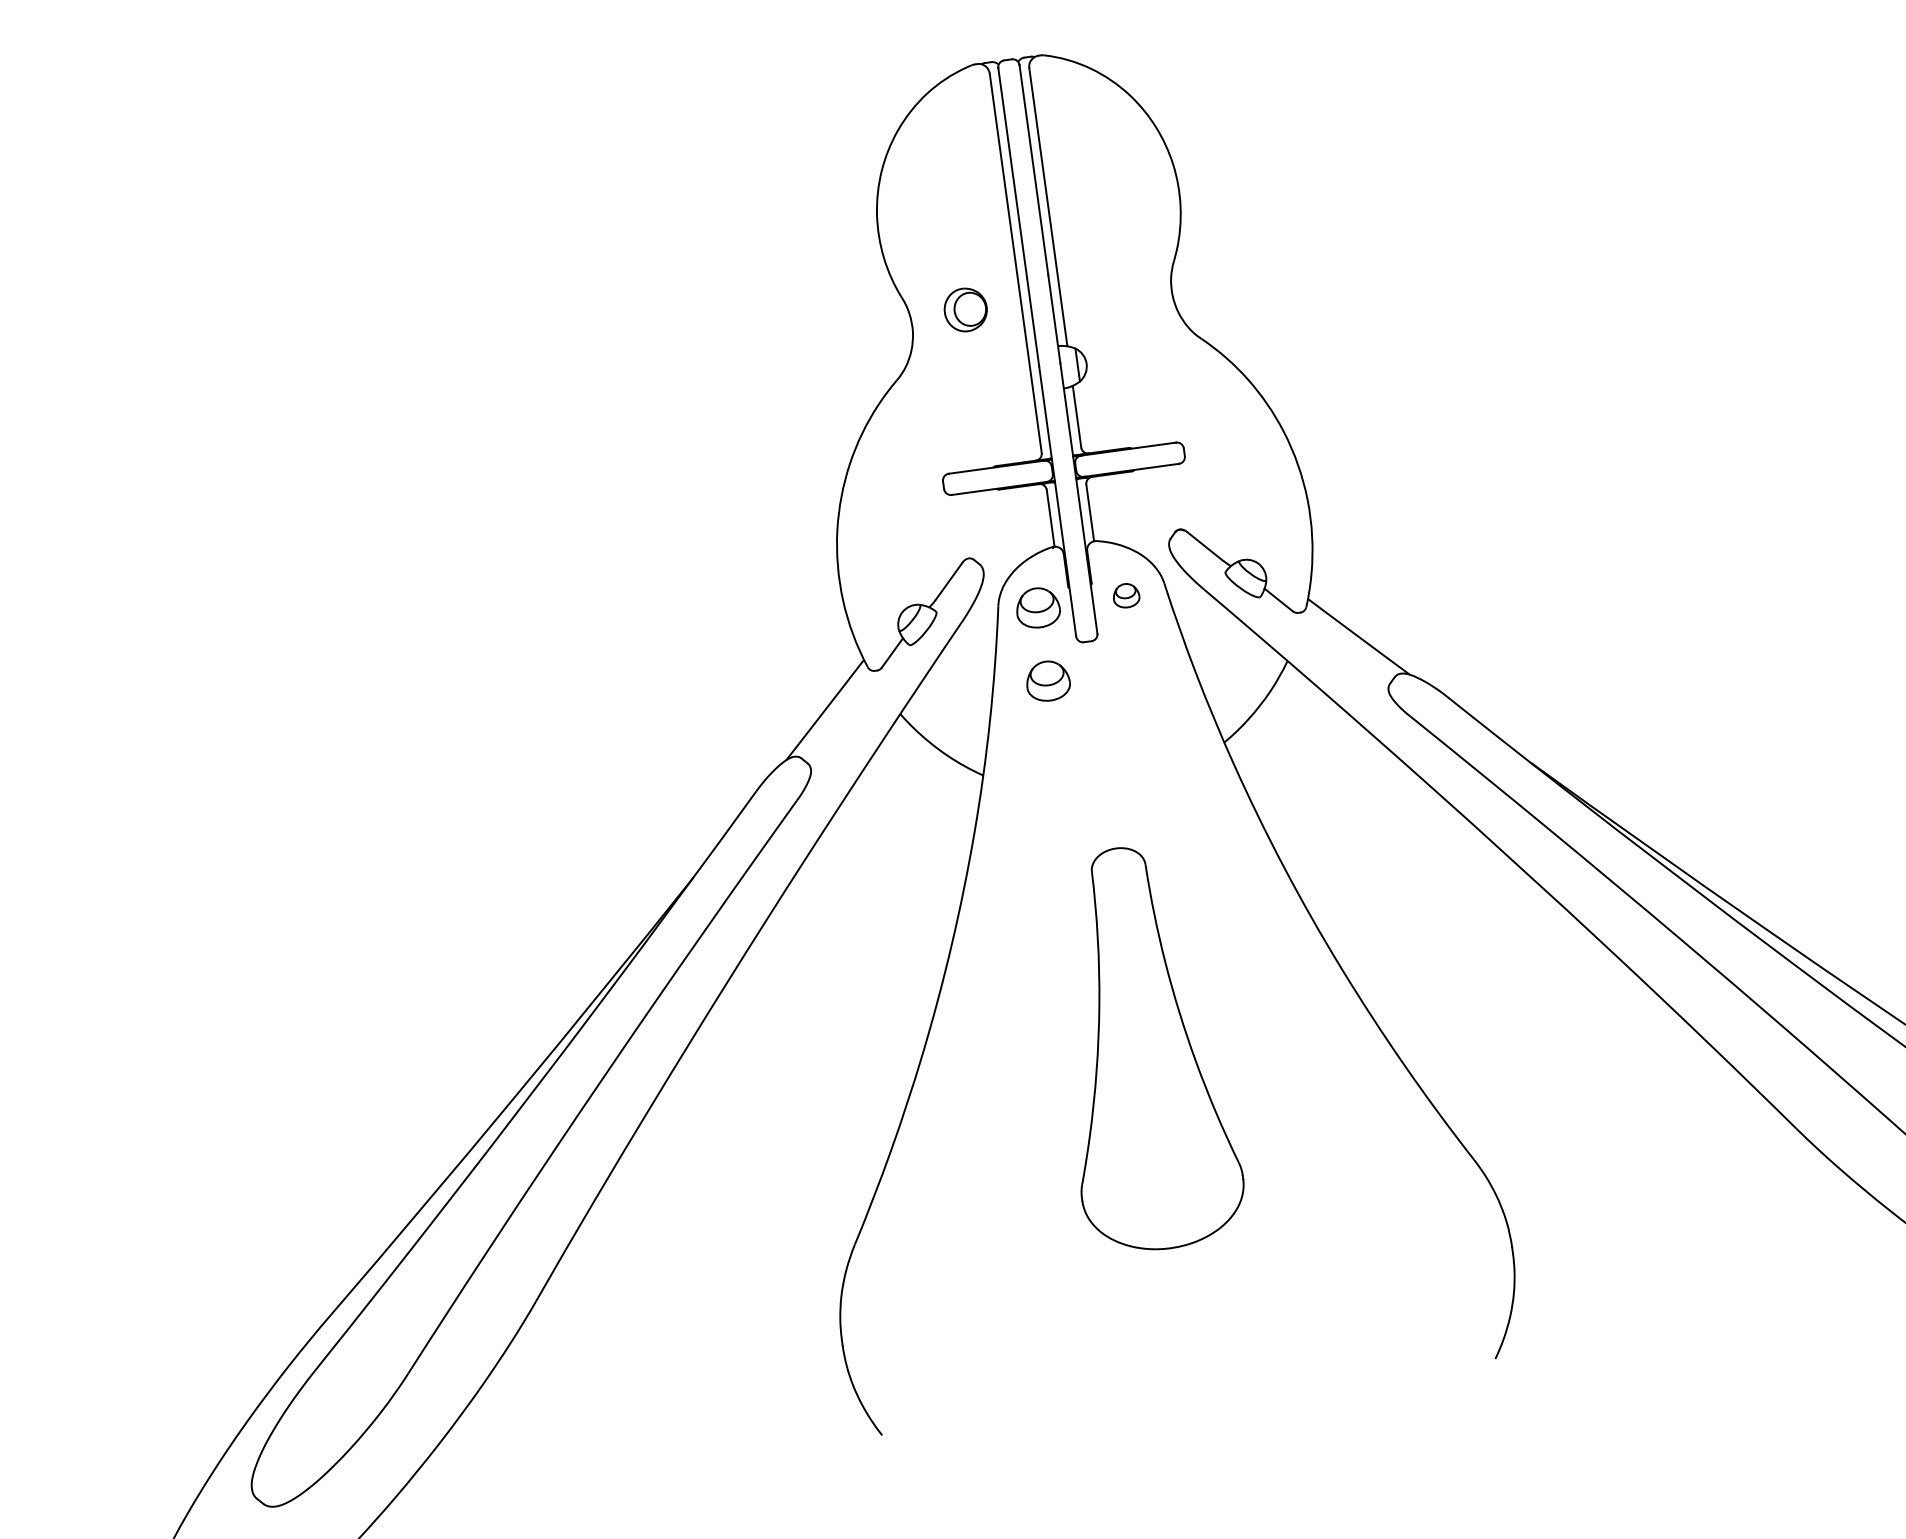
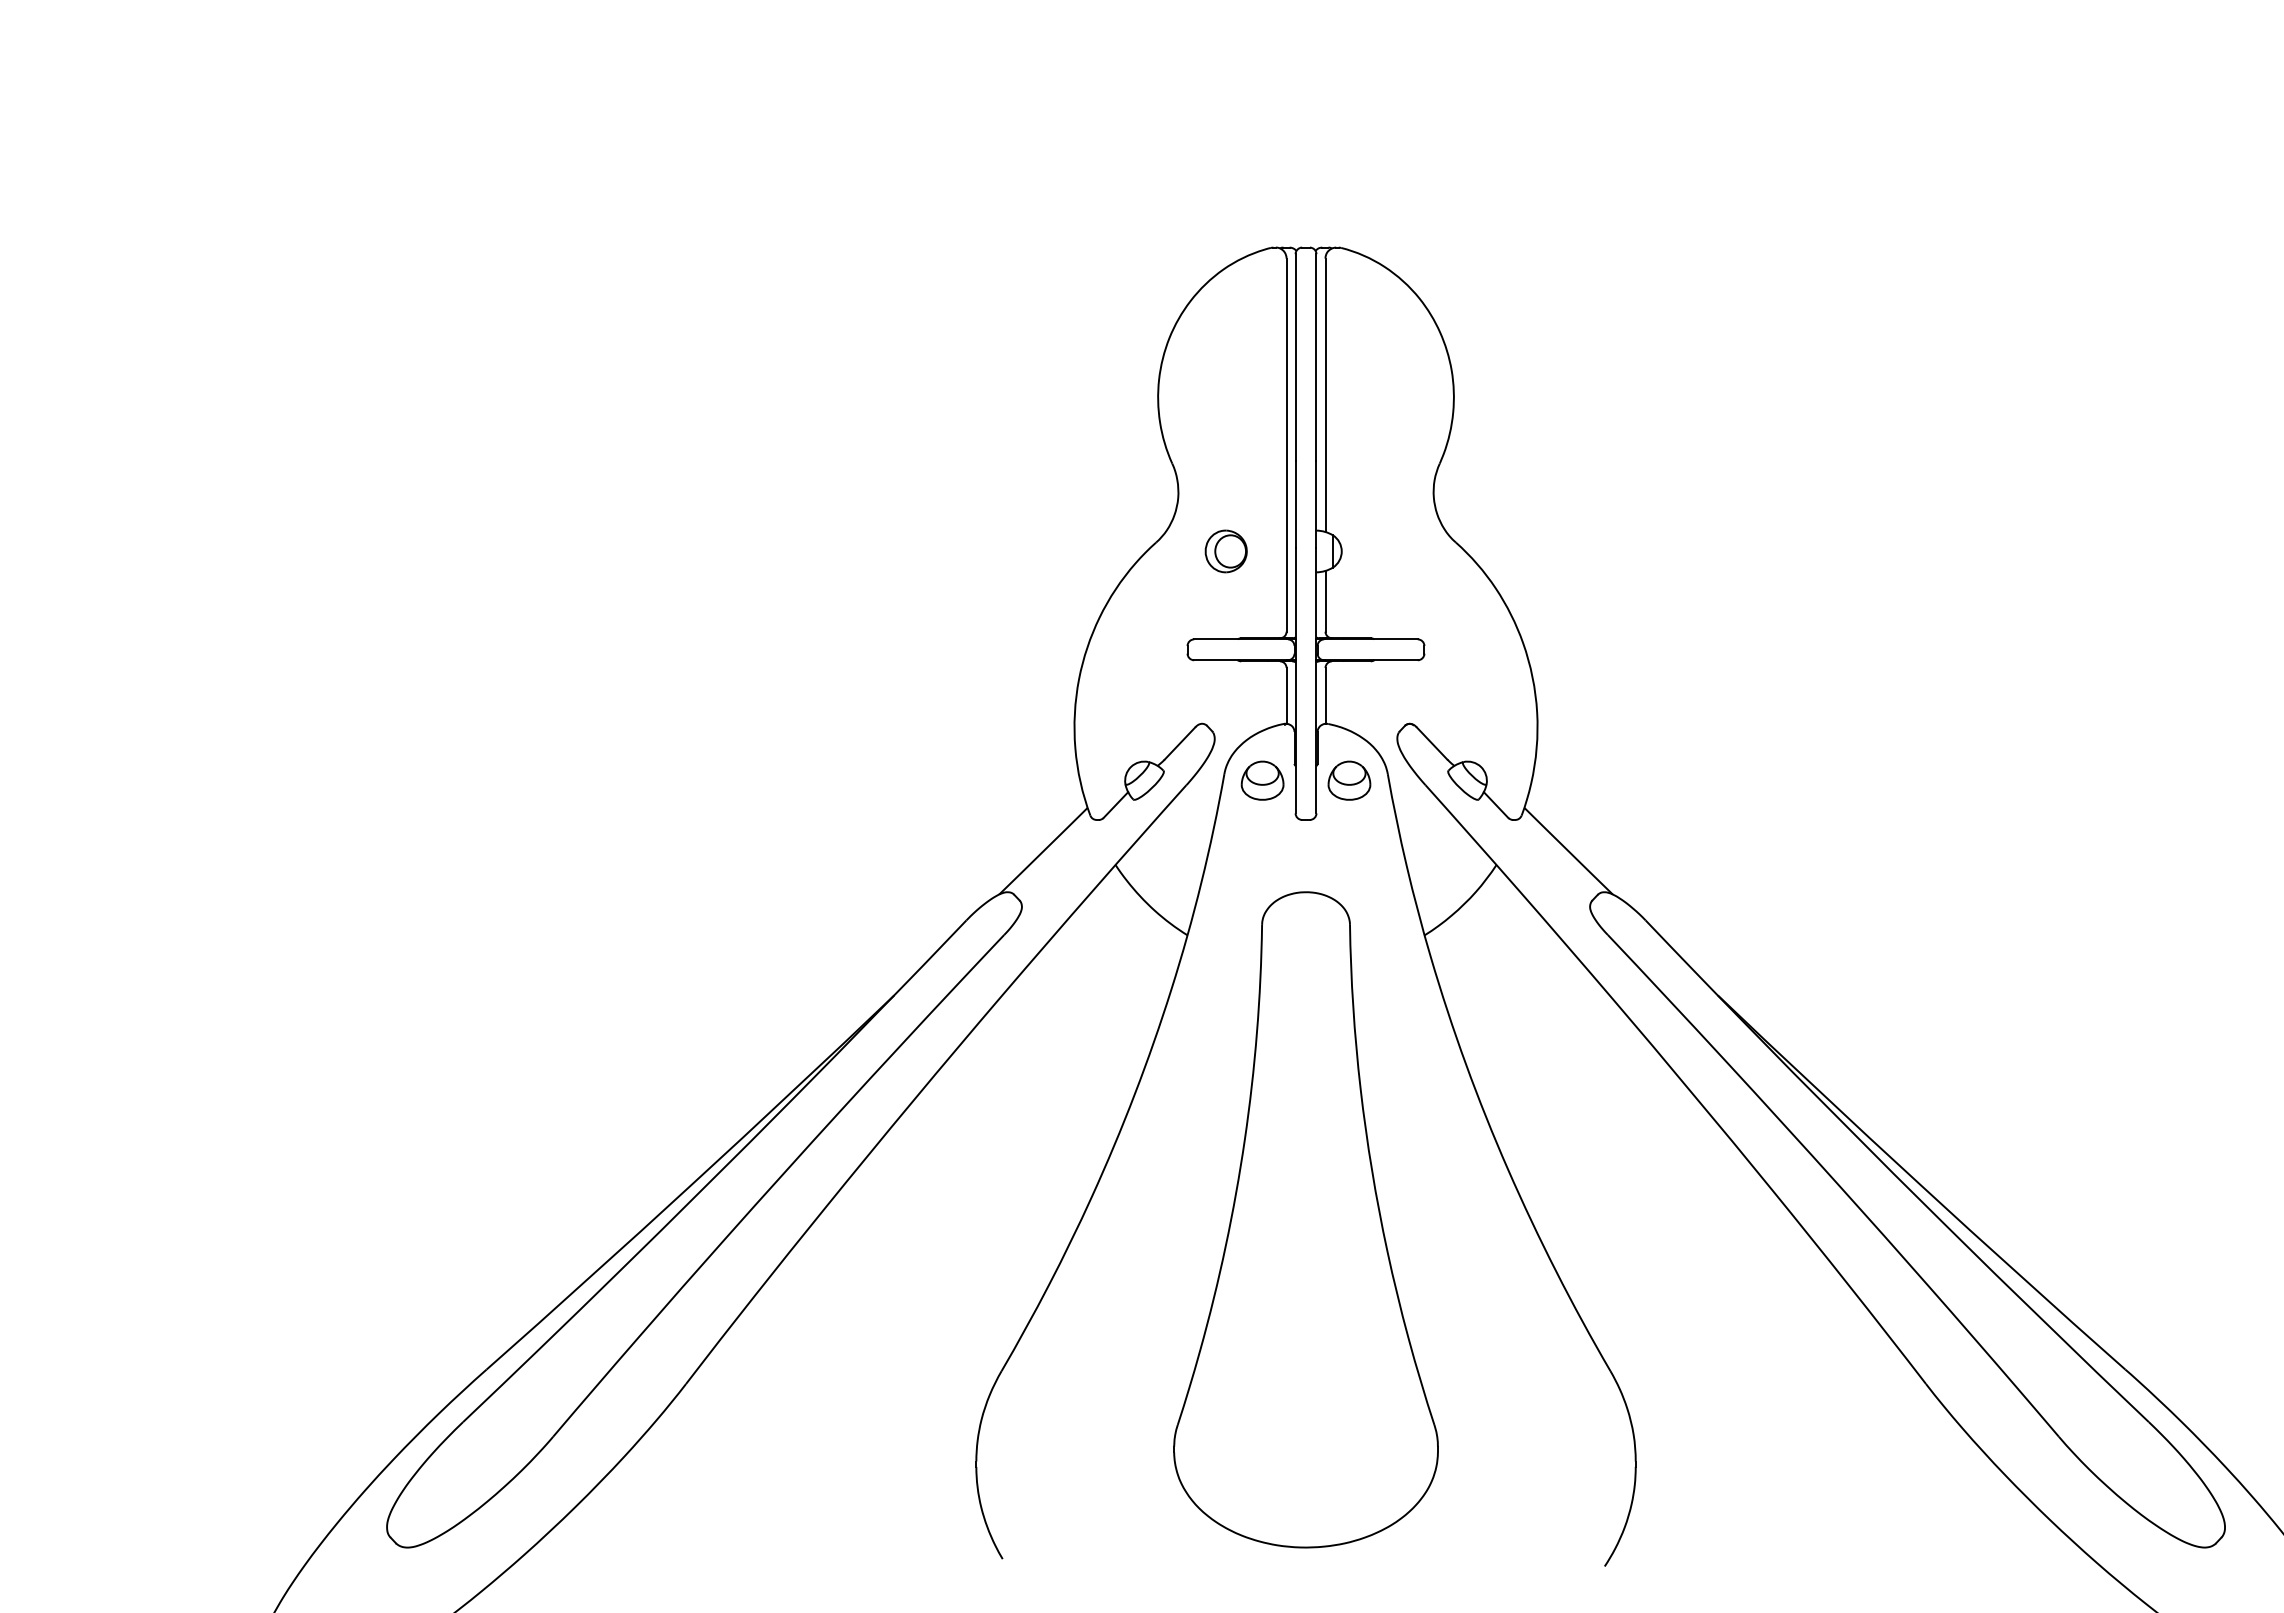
part: (965, 310) -> (1225, 551), moved
part: (1126, 595) -> (1349, 780), size x1.67
part: (1047, 680) -> (1262, 852), removed
part: (1142, 1047) -> (1305, 1219), size x1.67

